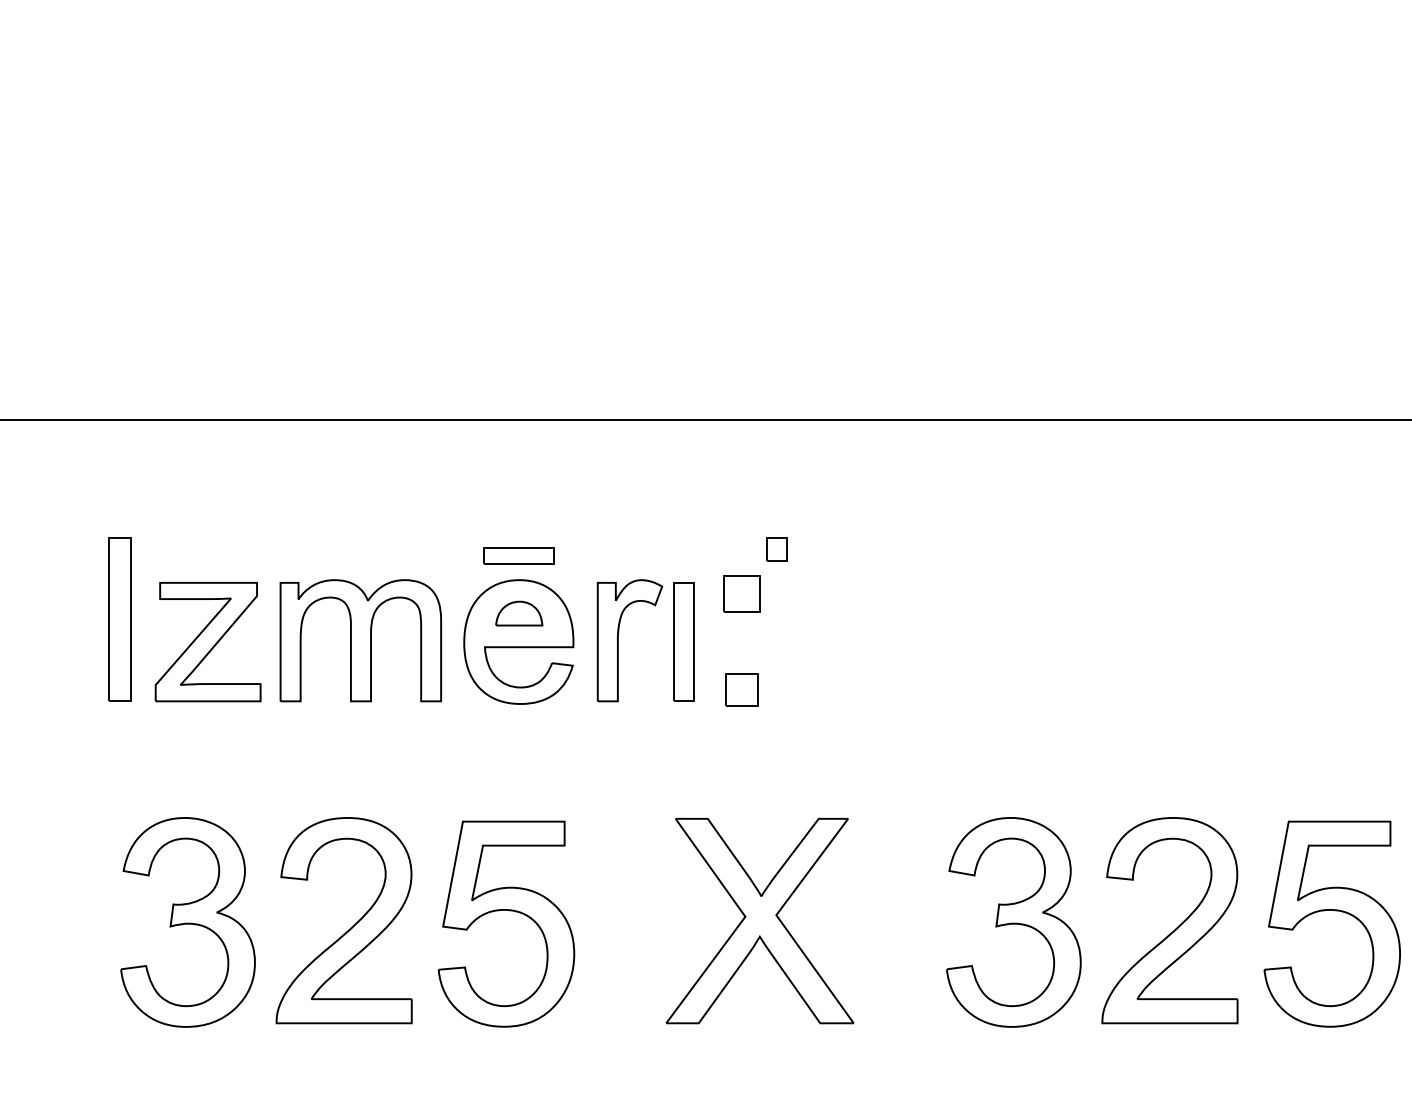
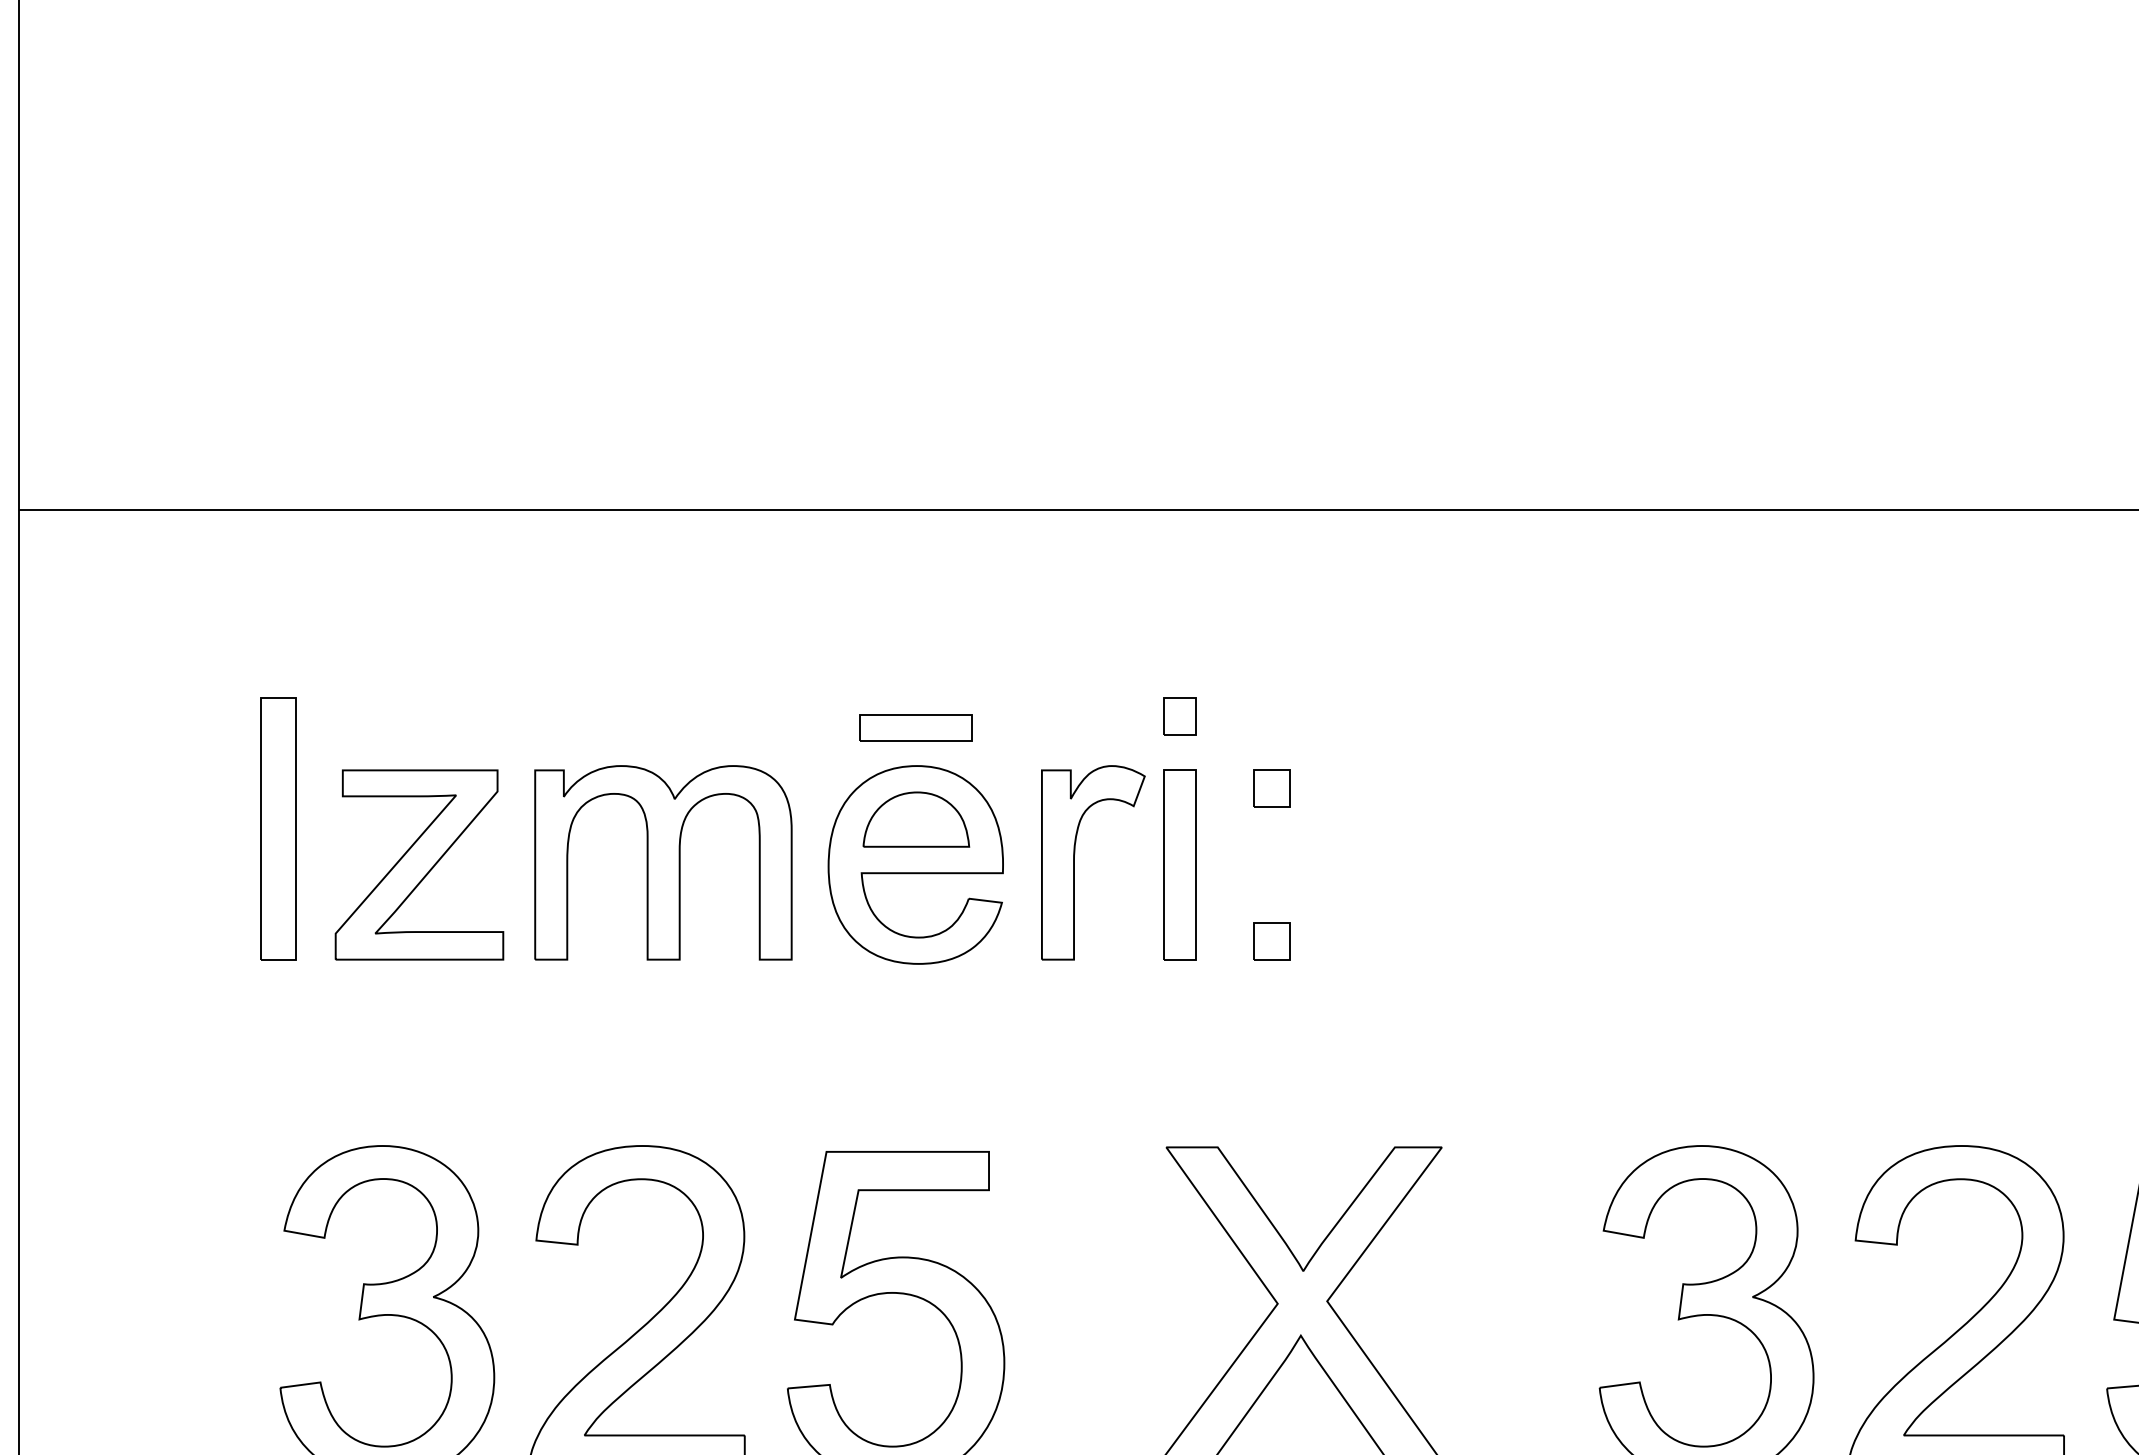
part: (776, 549) -> (1178, 717), moved
part: (741, 594) -> (1271, 788), size x0.62
part: (519, 613) -> (916, 819), size x1.43
part: (741, 689) -> (1271, 940), size x0.71

